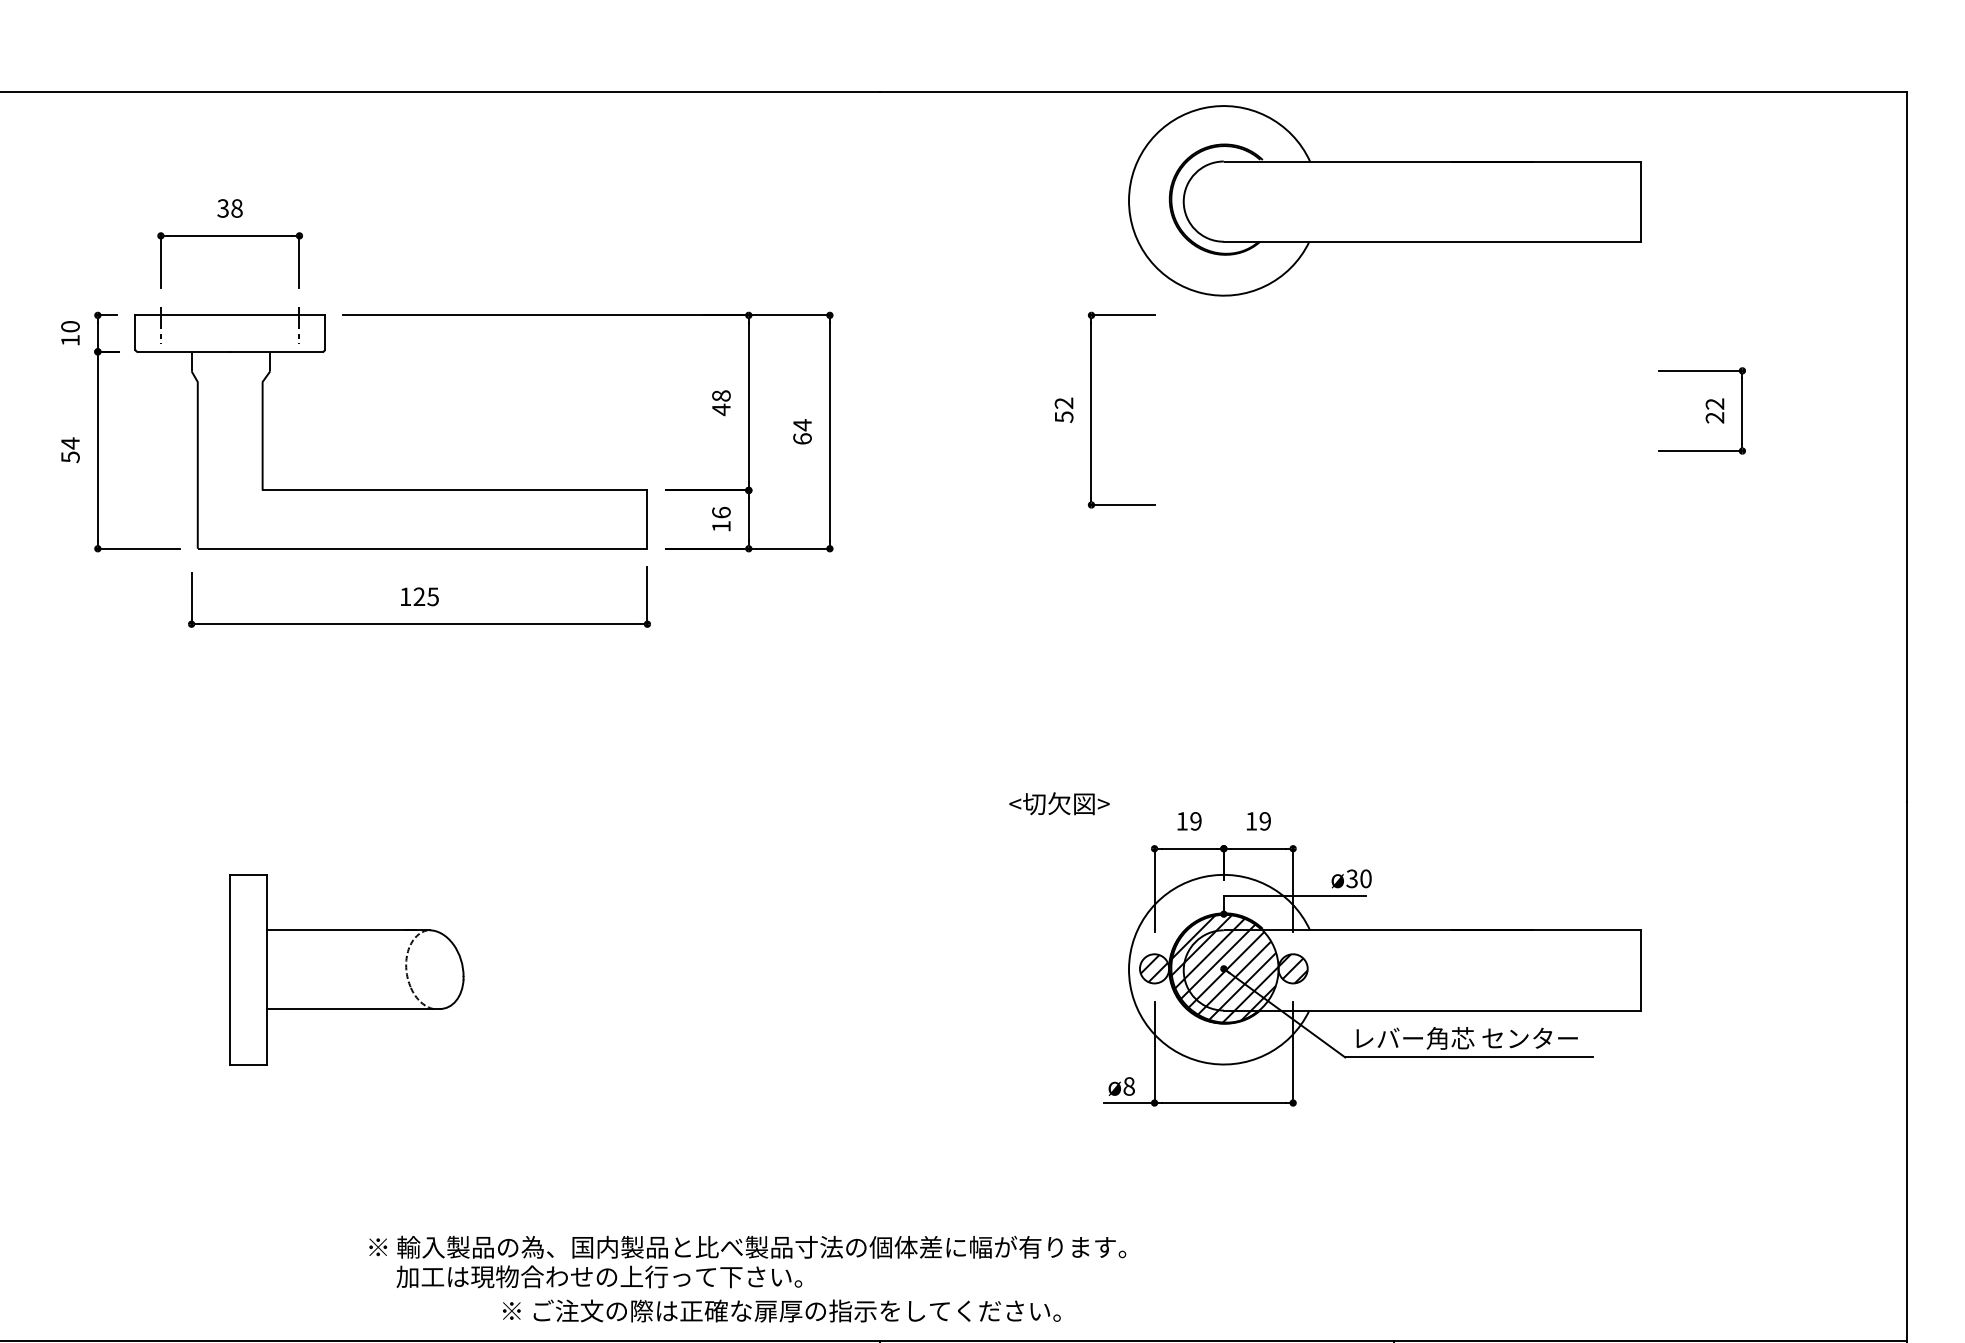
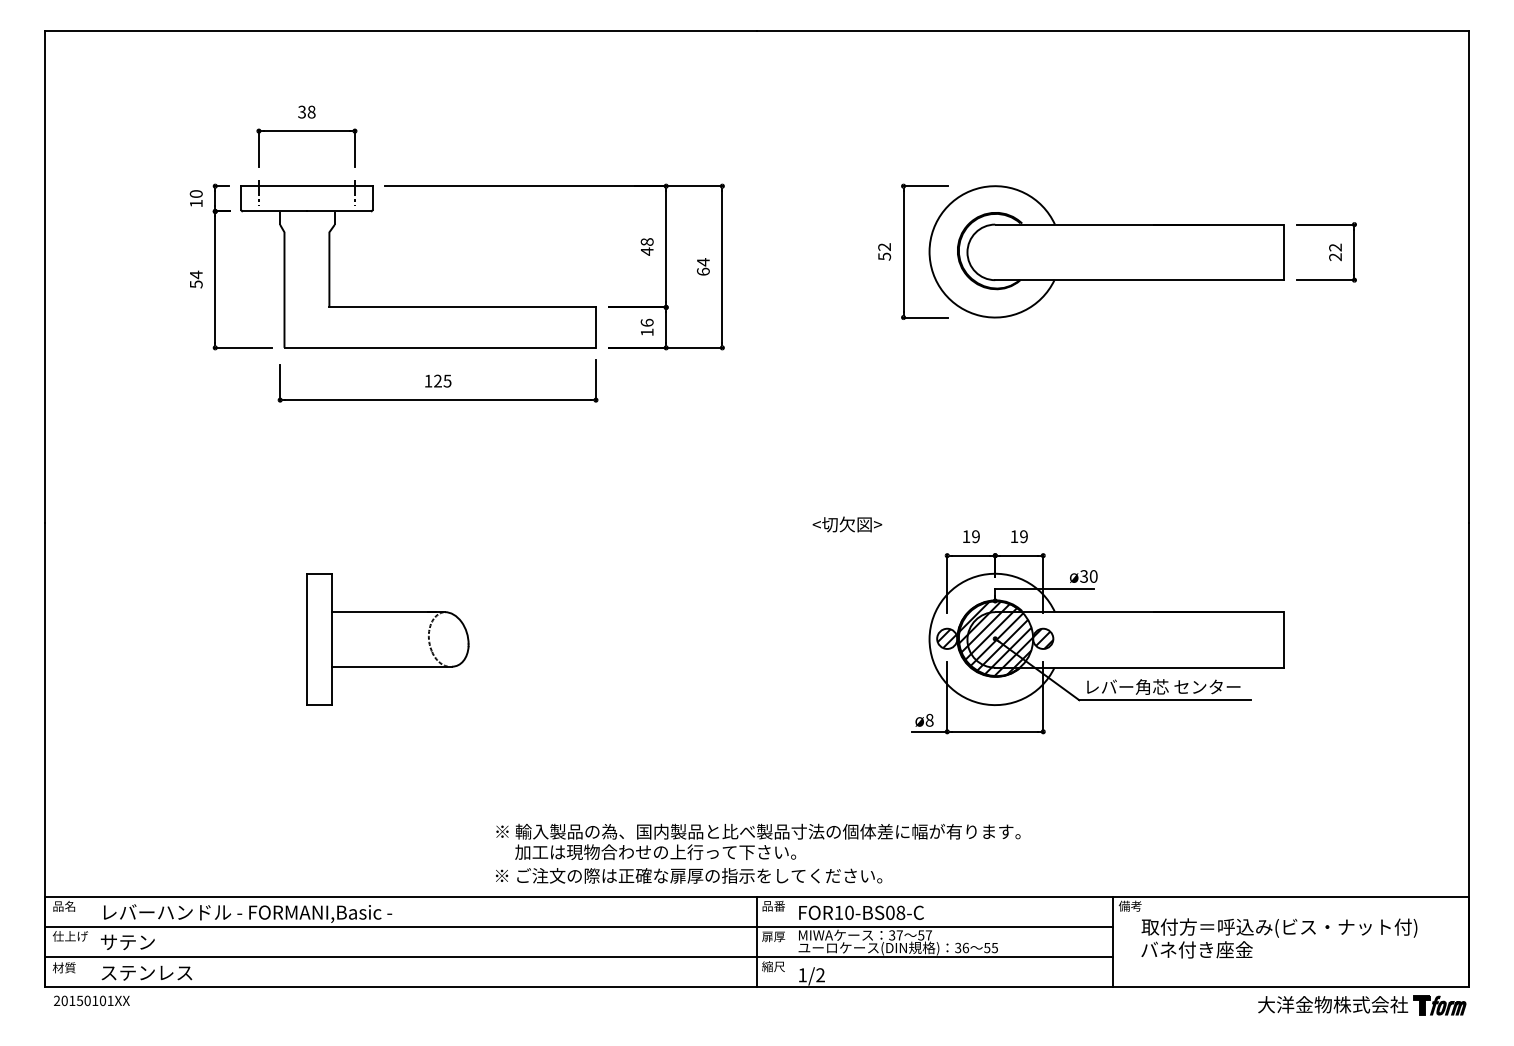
part: (1384, 200) -> (1106, 251), moved
text: (1059, 803) -> (847, 524), moved
text: (747, 1261) -> (758, 841), moved

